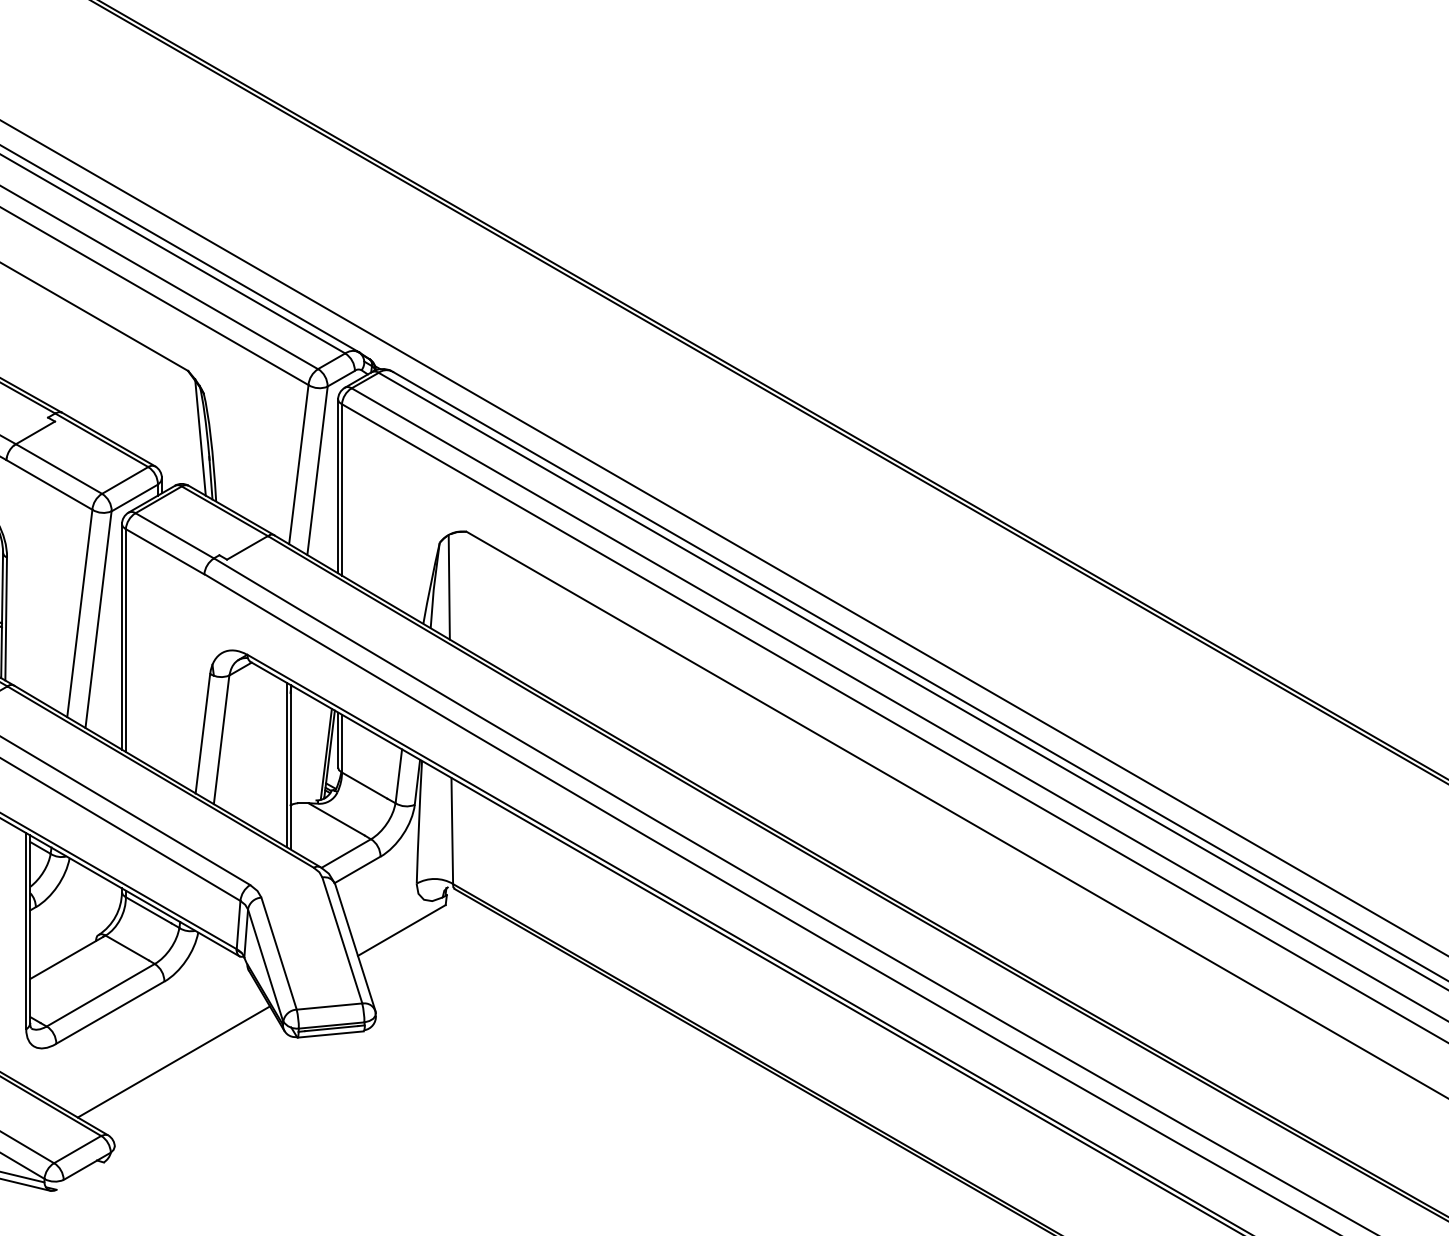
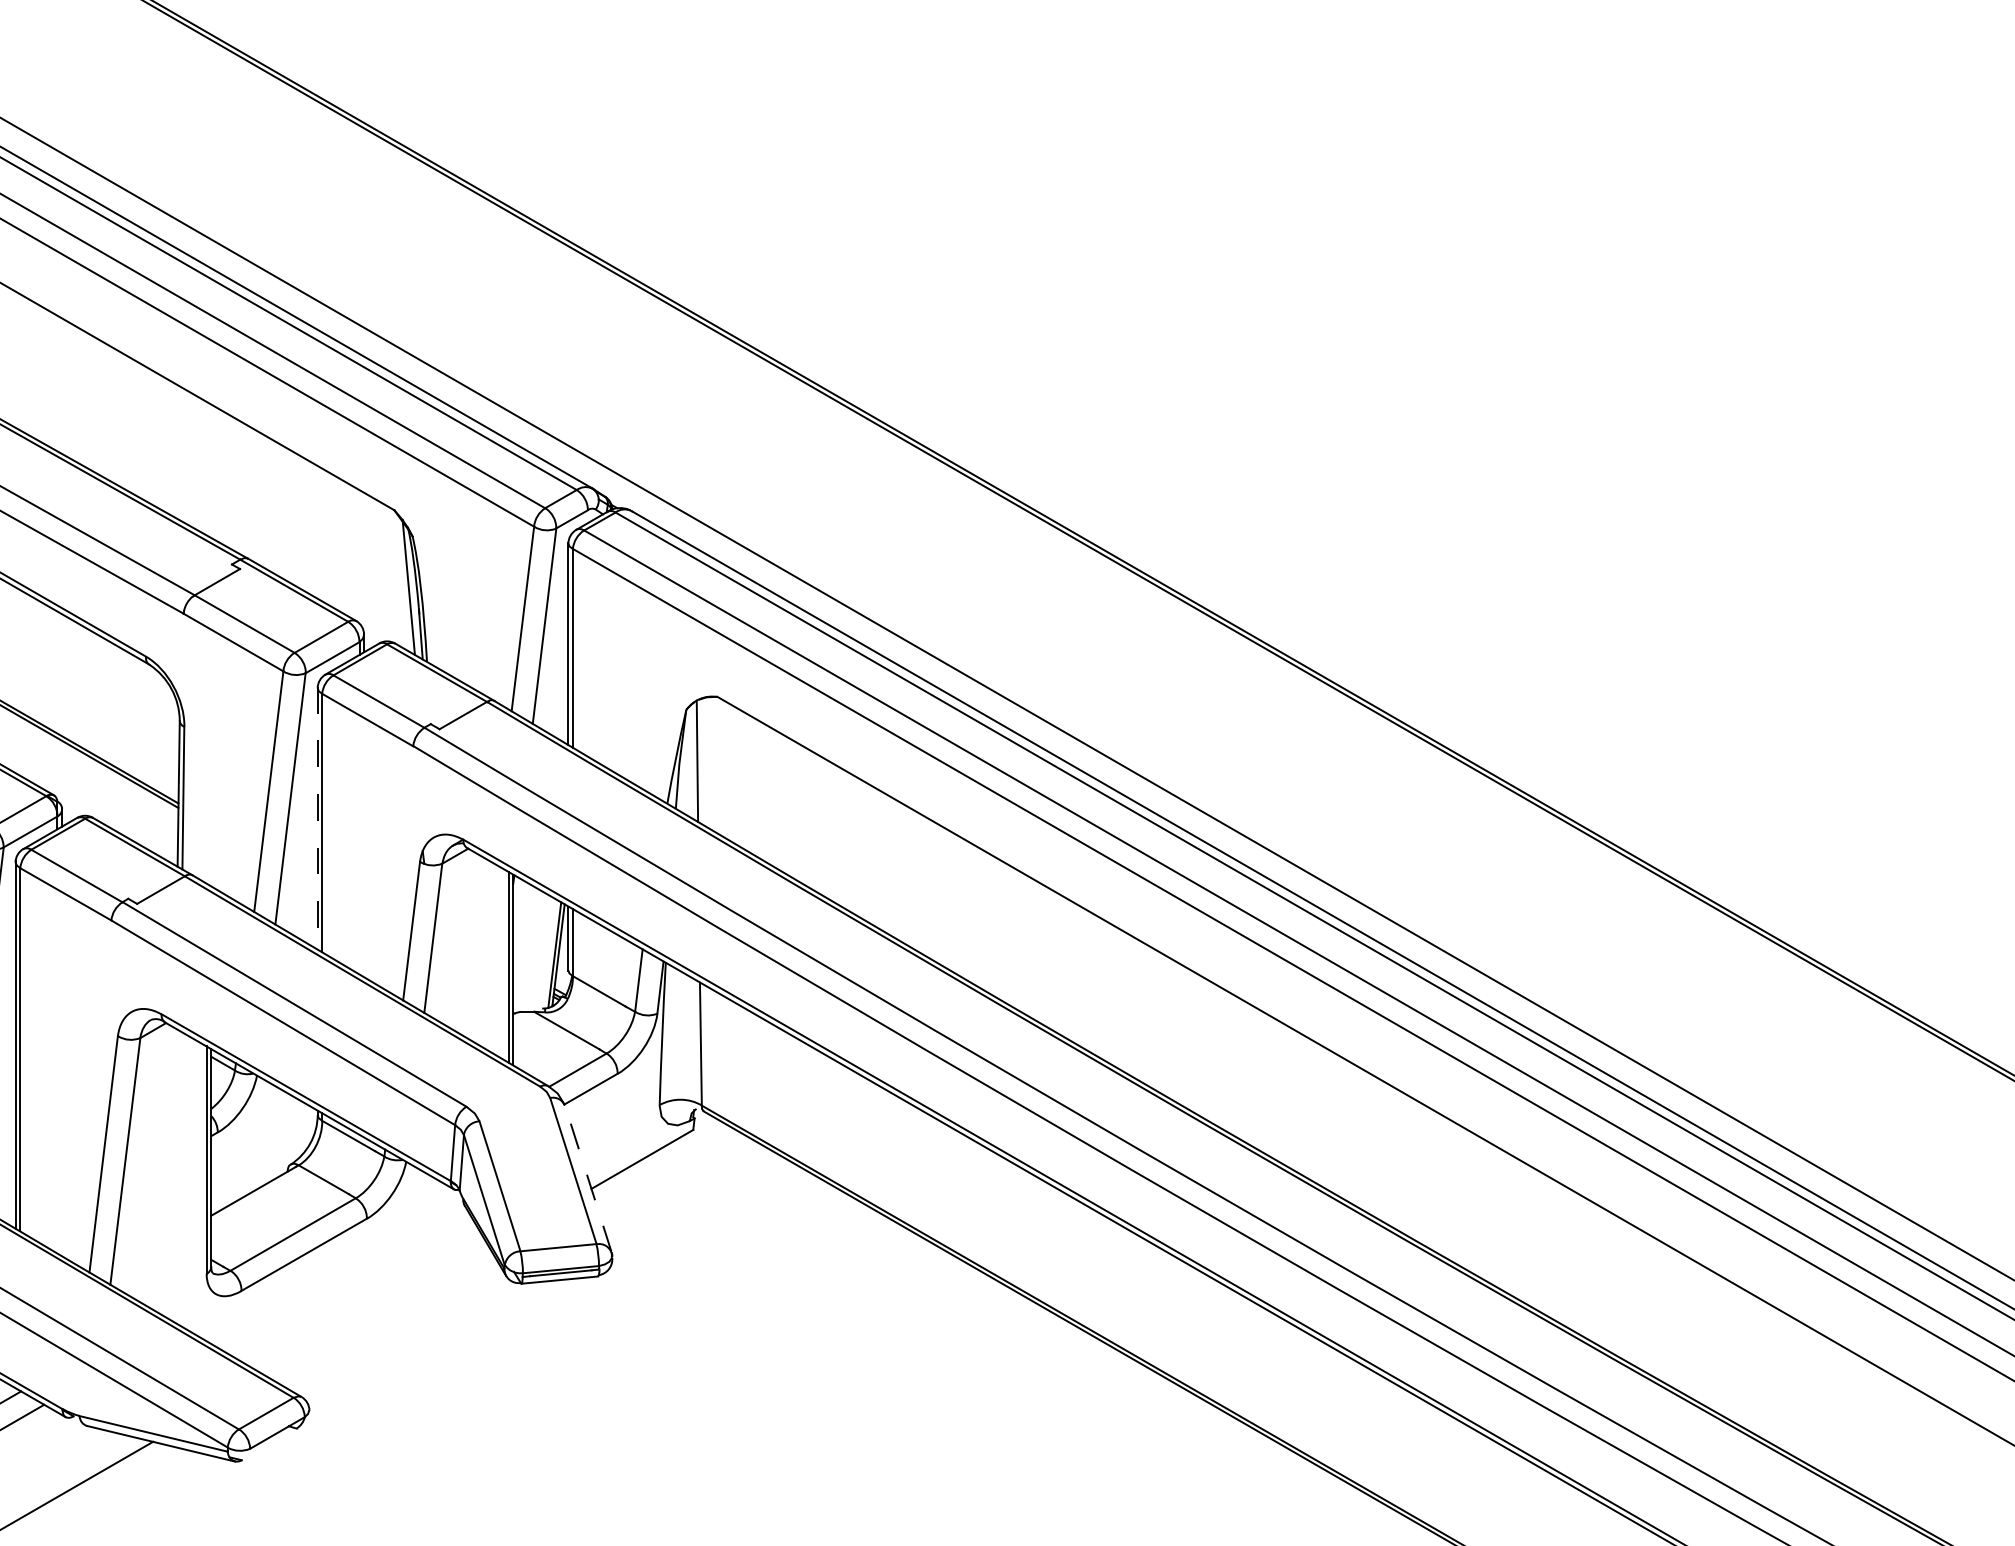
line: (121, 636) -> (317, 818), solid -> dashed
line: (355, 946) -> (588, 1178), solid -> dashed
line: (173, 1061) -> (377, 1311), removed

